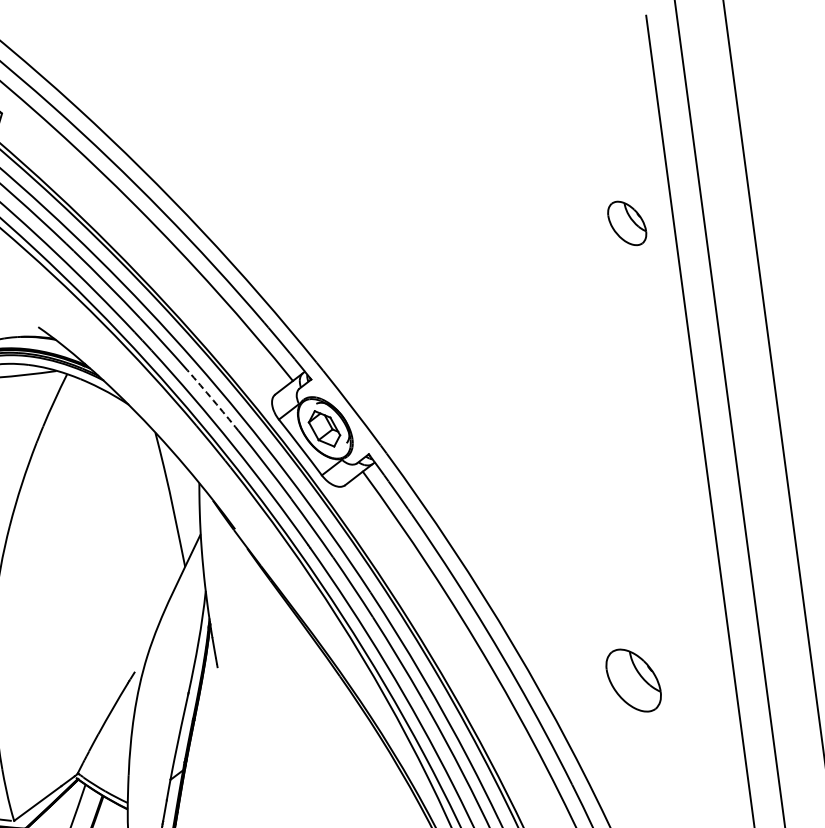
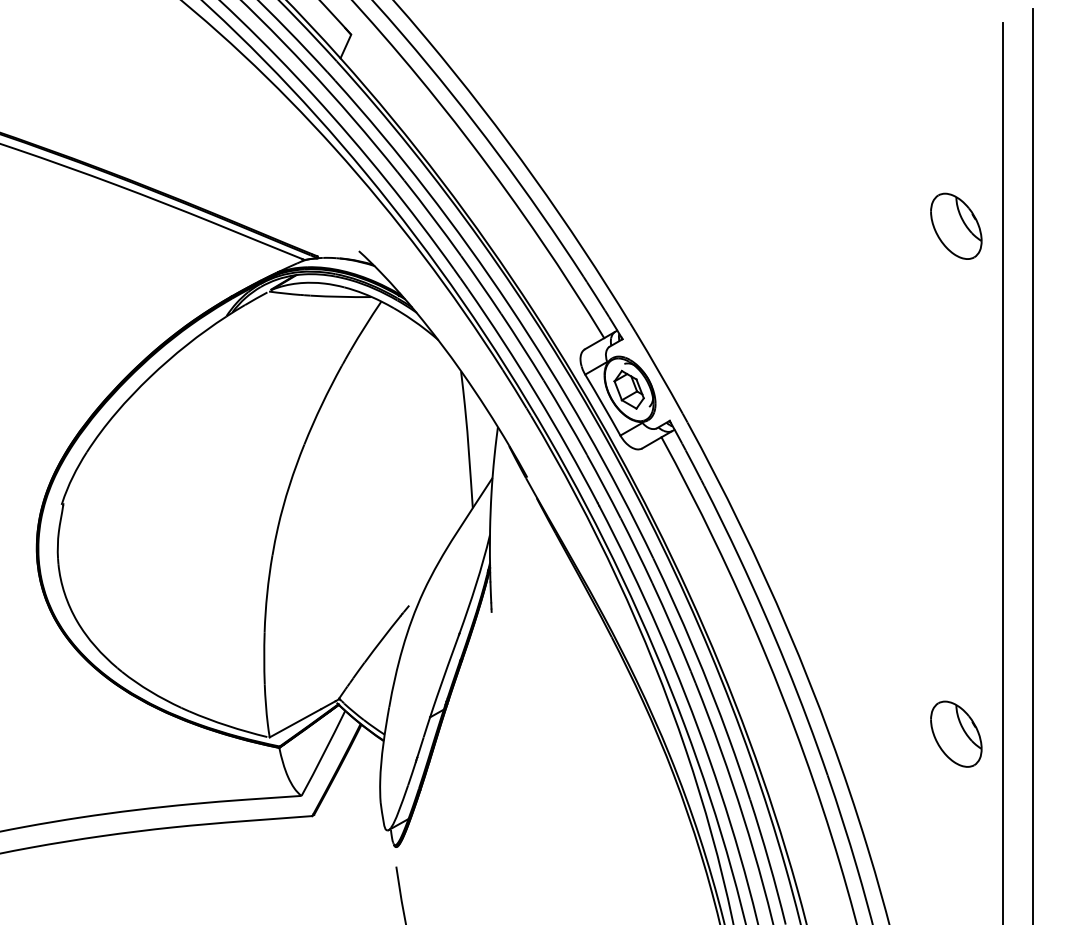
part: (627, 222) -> (956, 225), size x1.43
arc: (213, 400) -> (522, 346), dashed -> solid
part: (633, 679) -> (956, 733), moved

